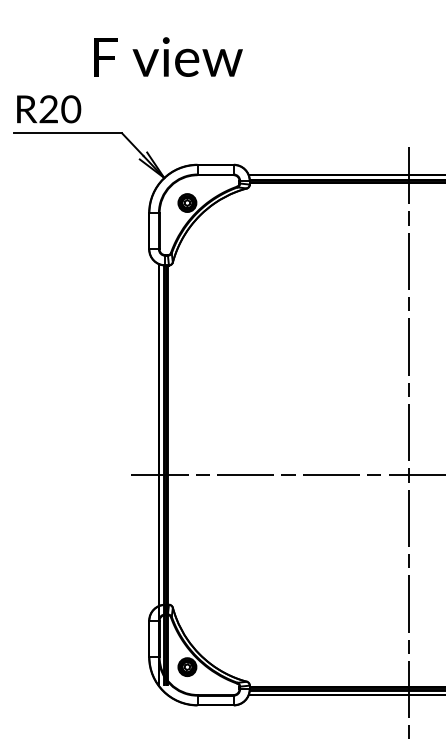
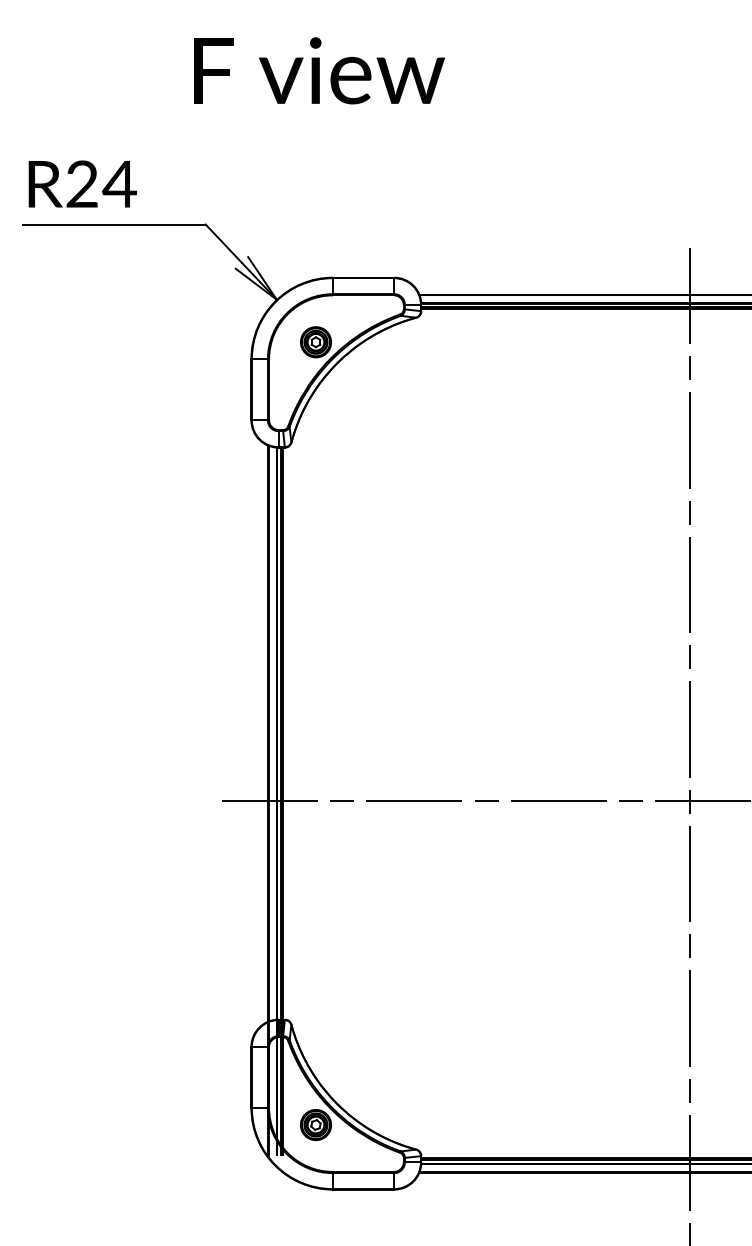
text: (168, 56) -> (319, 69), moved
text: (70, 109) -> (118, 184), R20 -> R24

